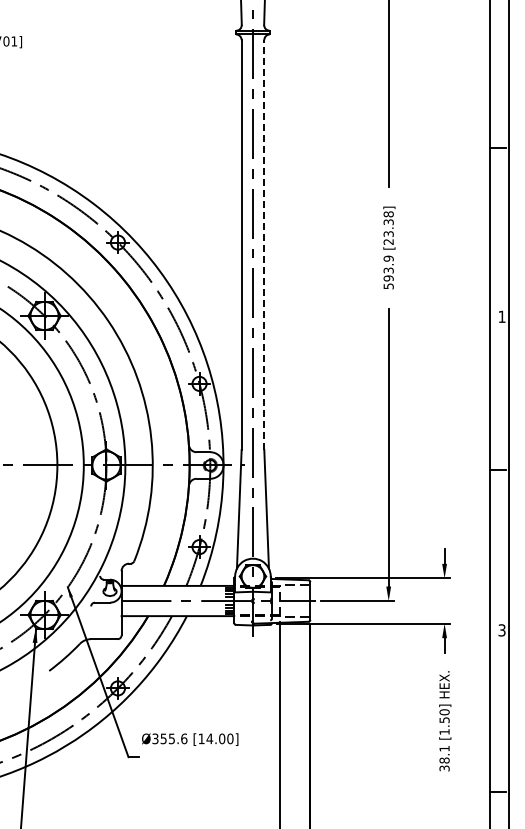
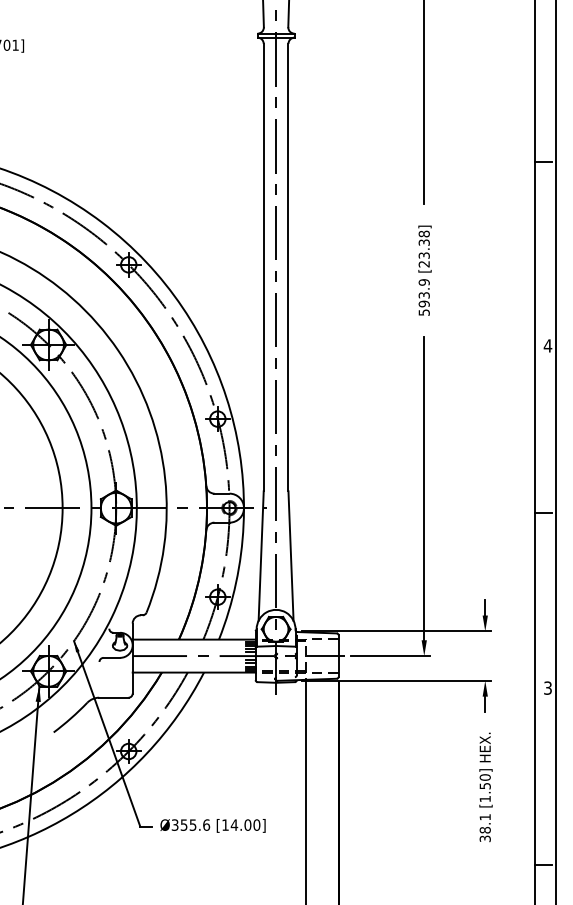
line: (264, 245) -> (288, 268), dashed -> solid
text: (501, 316) -> (547, 345), 1 -> 4
text: (190, 739) -> (213, 825), moved

